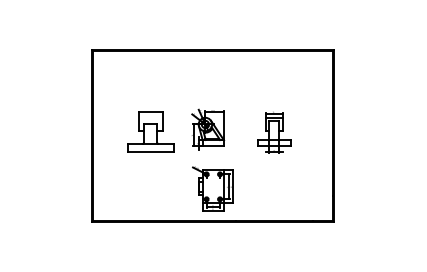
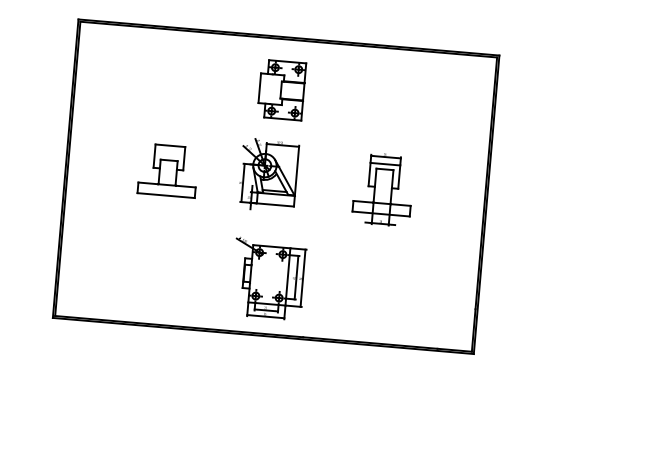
part: (211, 80) -> (282, 89), added
part: (150, 131) -> (168, 169), size x0.71

